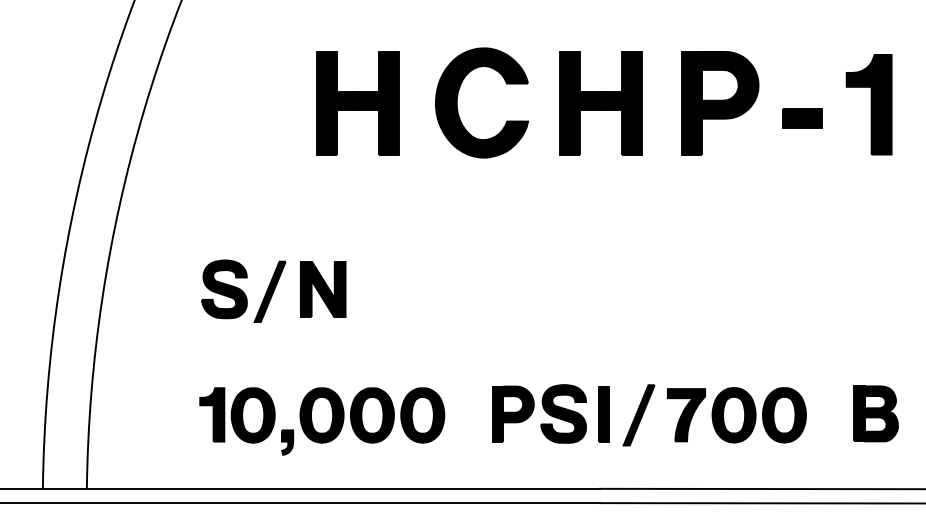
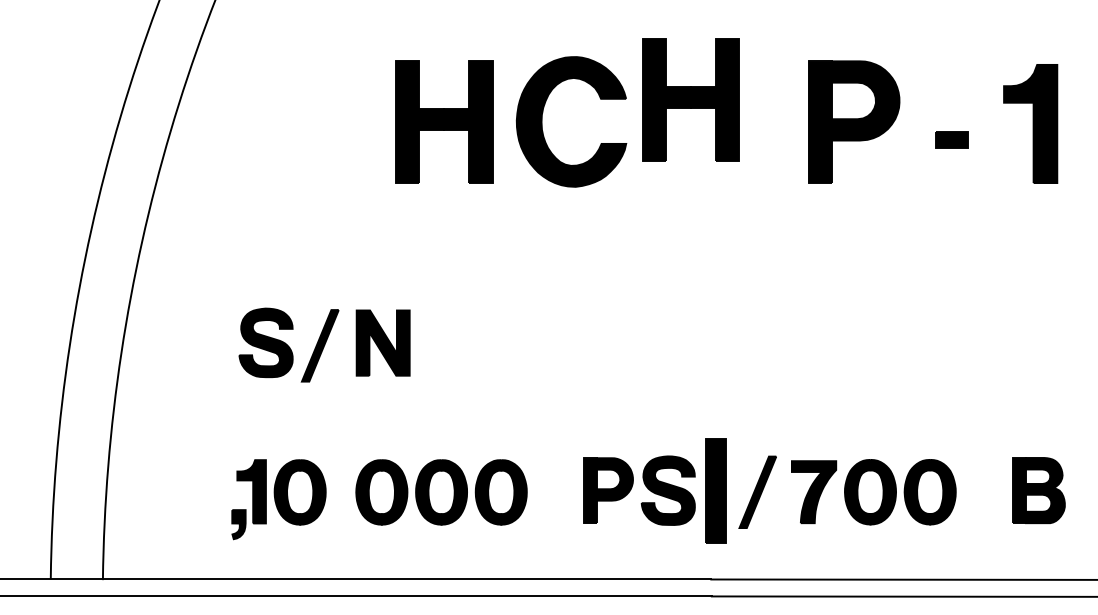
part: (358, 102) -> (444, 121), moved
part: (600, 102) -> (690, 99), moved
part: (802, 117) -> (951, 139), size x0.7
part: (604, 413) -> (716, 490), size x1.6
part: (287, 442) -> (238, 524), moved

